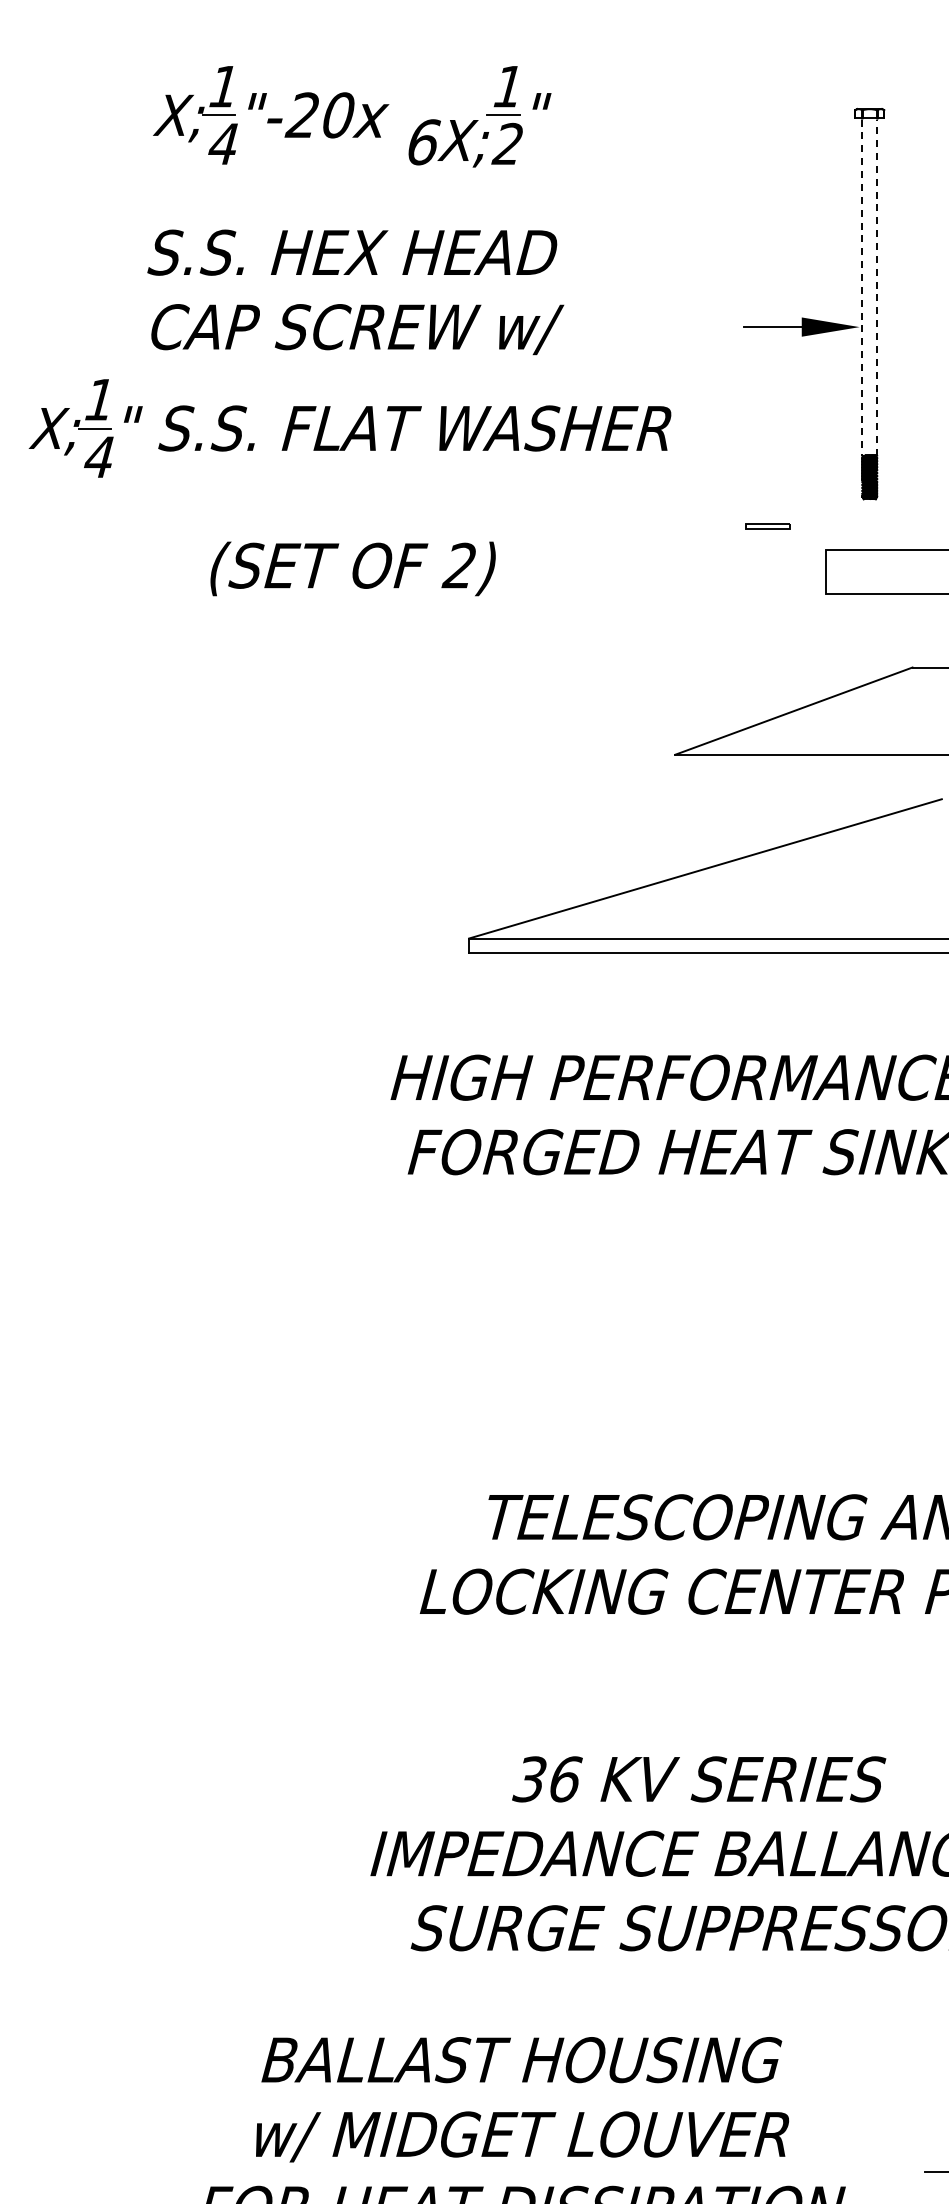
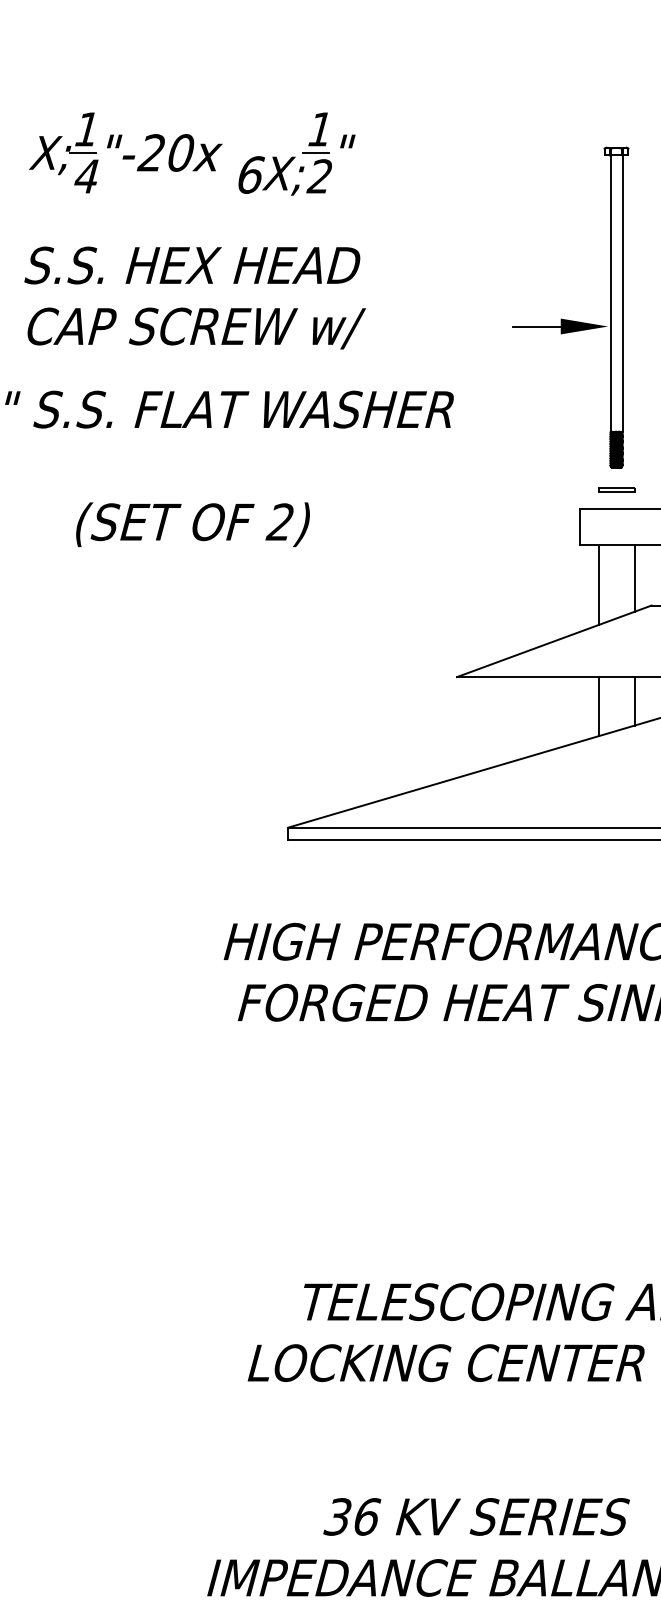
line: (877, 287) -> (622, 294), dashed -> solid
line: (862, 288) -> (610, 294), dashed -> solid
part: (767, 526) -> (616, 489), moved
line: (891, 634) -> (634, 578), added
line: (847, 642) -> (598, 585), added
line: (891, 783) -> (634, 700), added
line: (847, 790) -> (598, 706), added

